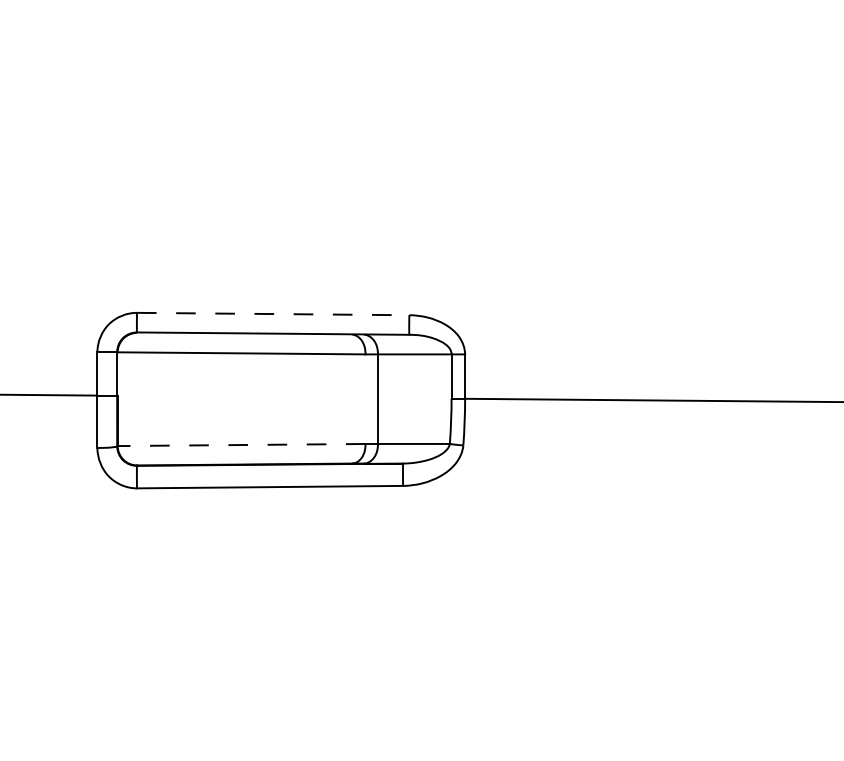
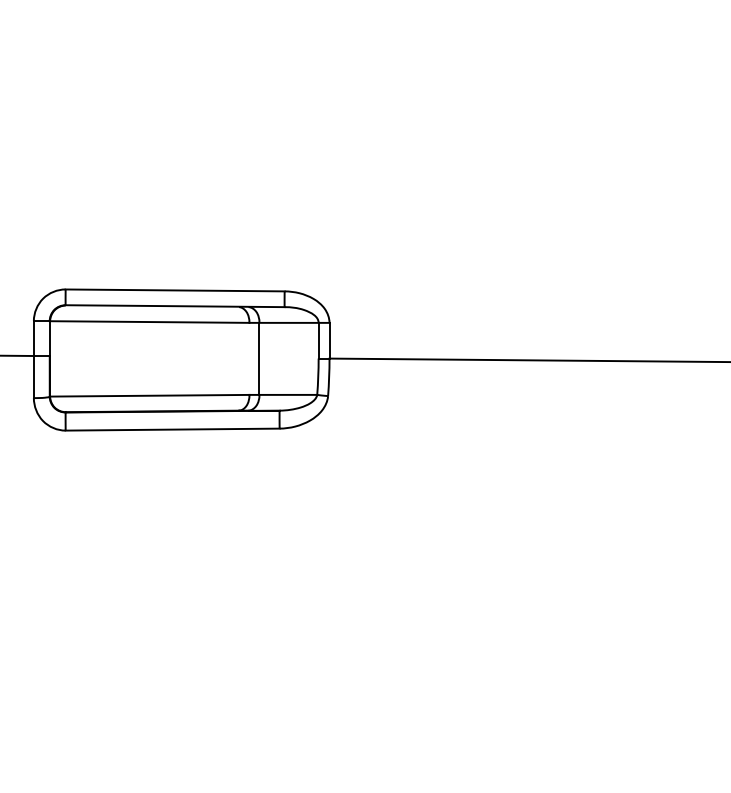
line: (273, 314) -> (175, 290), dashed -> solid
line: (241, 444) -> (149, 395), dashed -> solid

